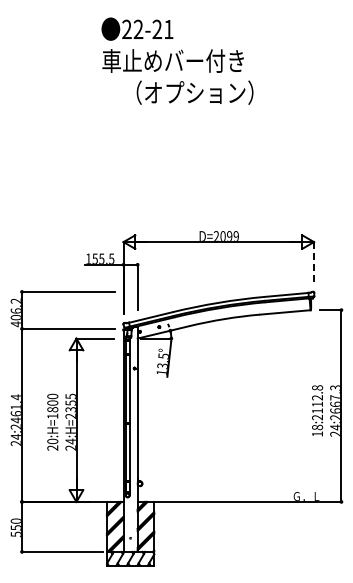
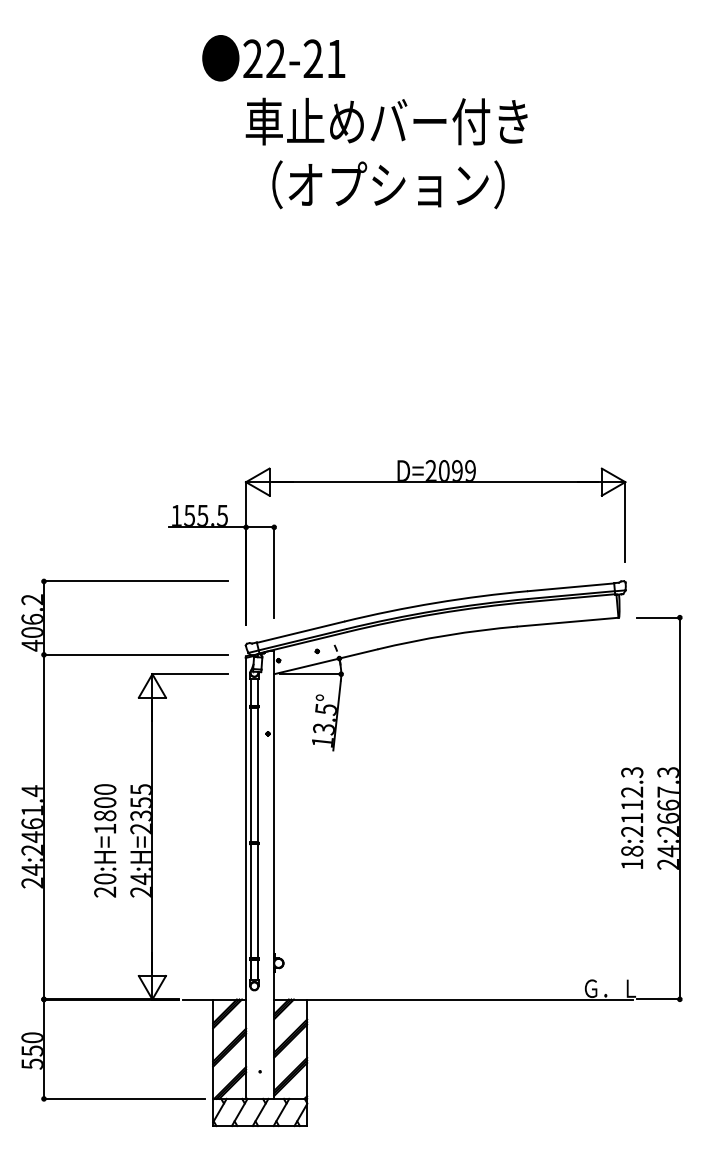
text: (172, 60) -> (385, 120), moved
line: (314, 261) -> (626, 520), dashed -> solid
text: (317, 387) -> (632, 771), 18:2112.8 -> 18:2112.3

